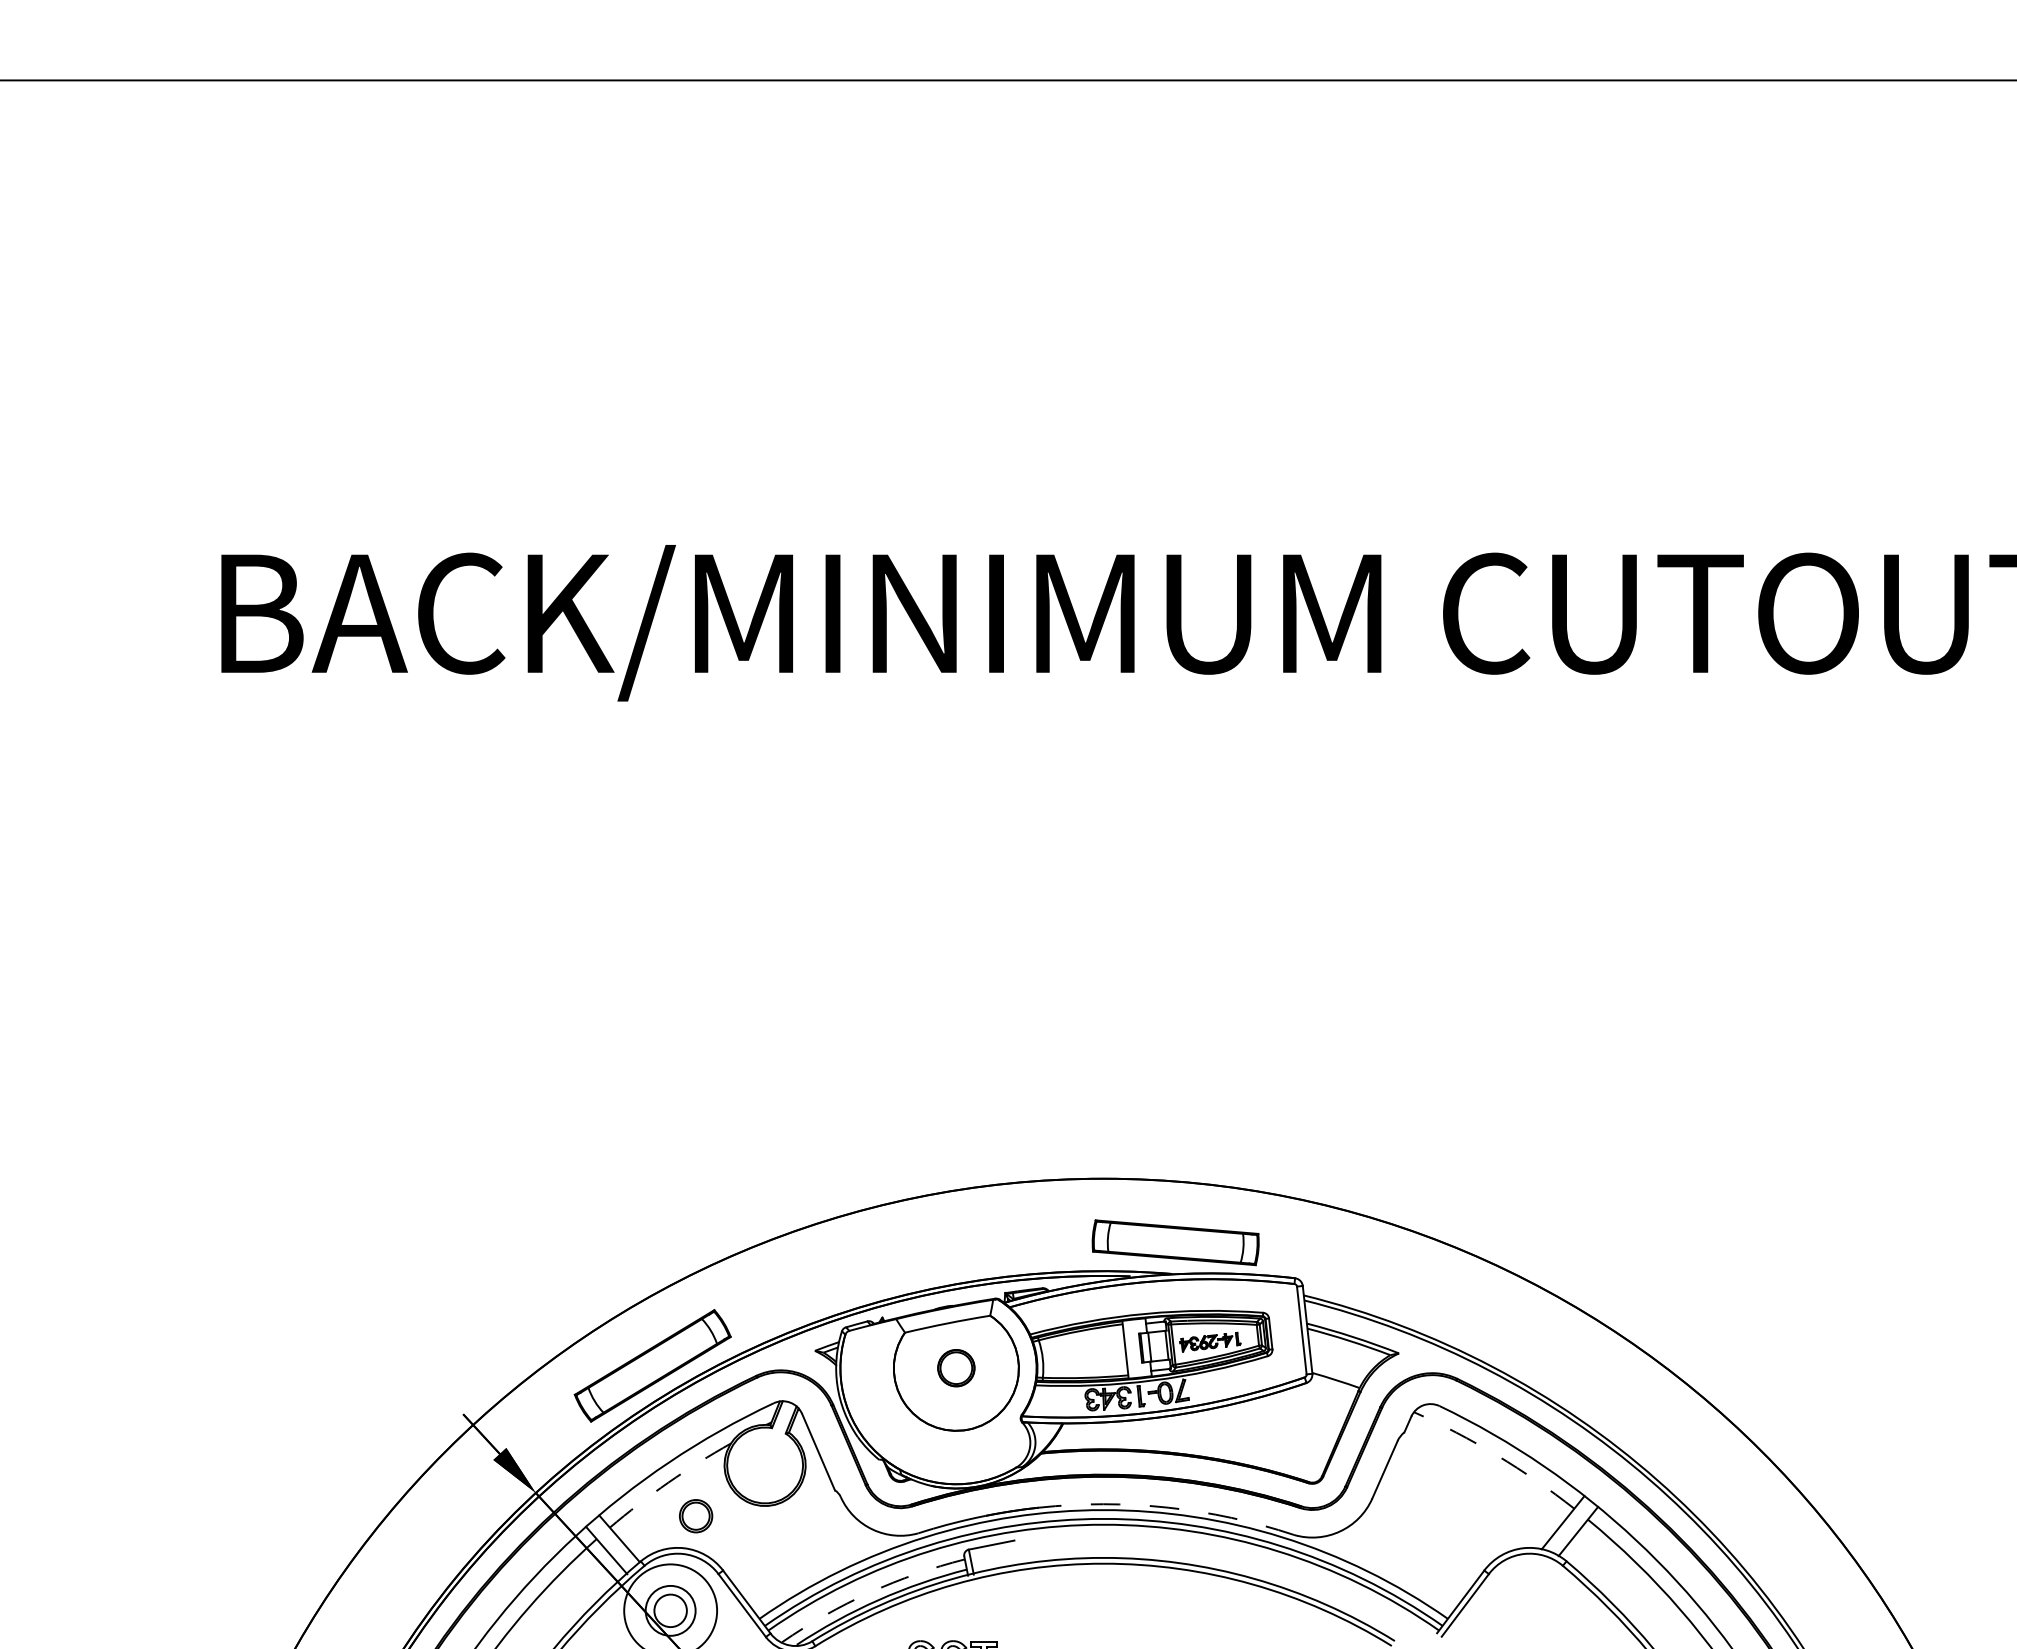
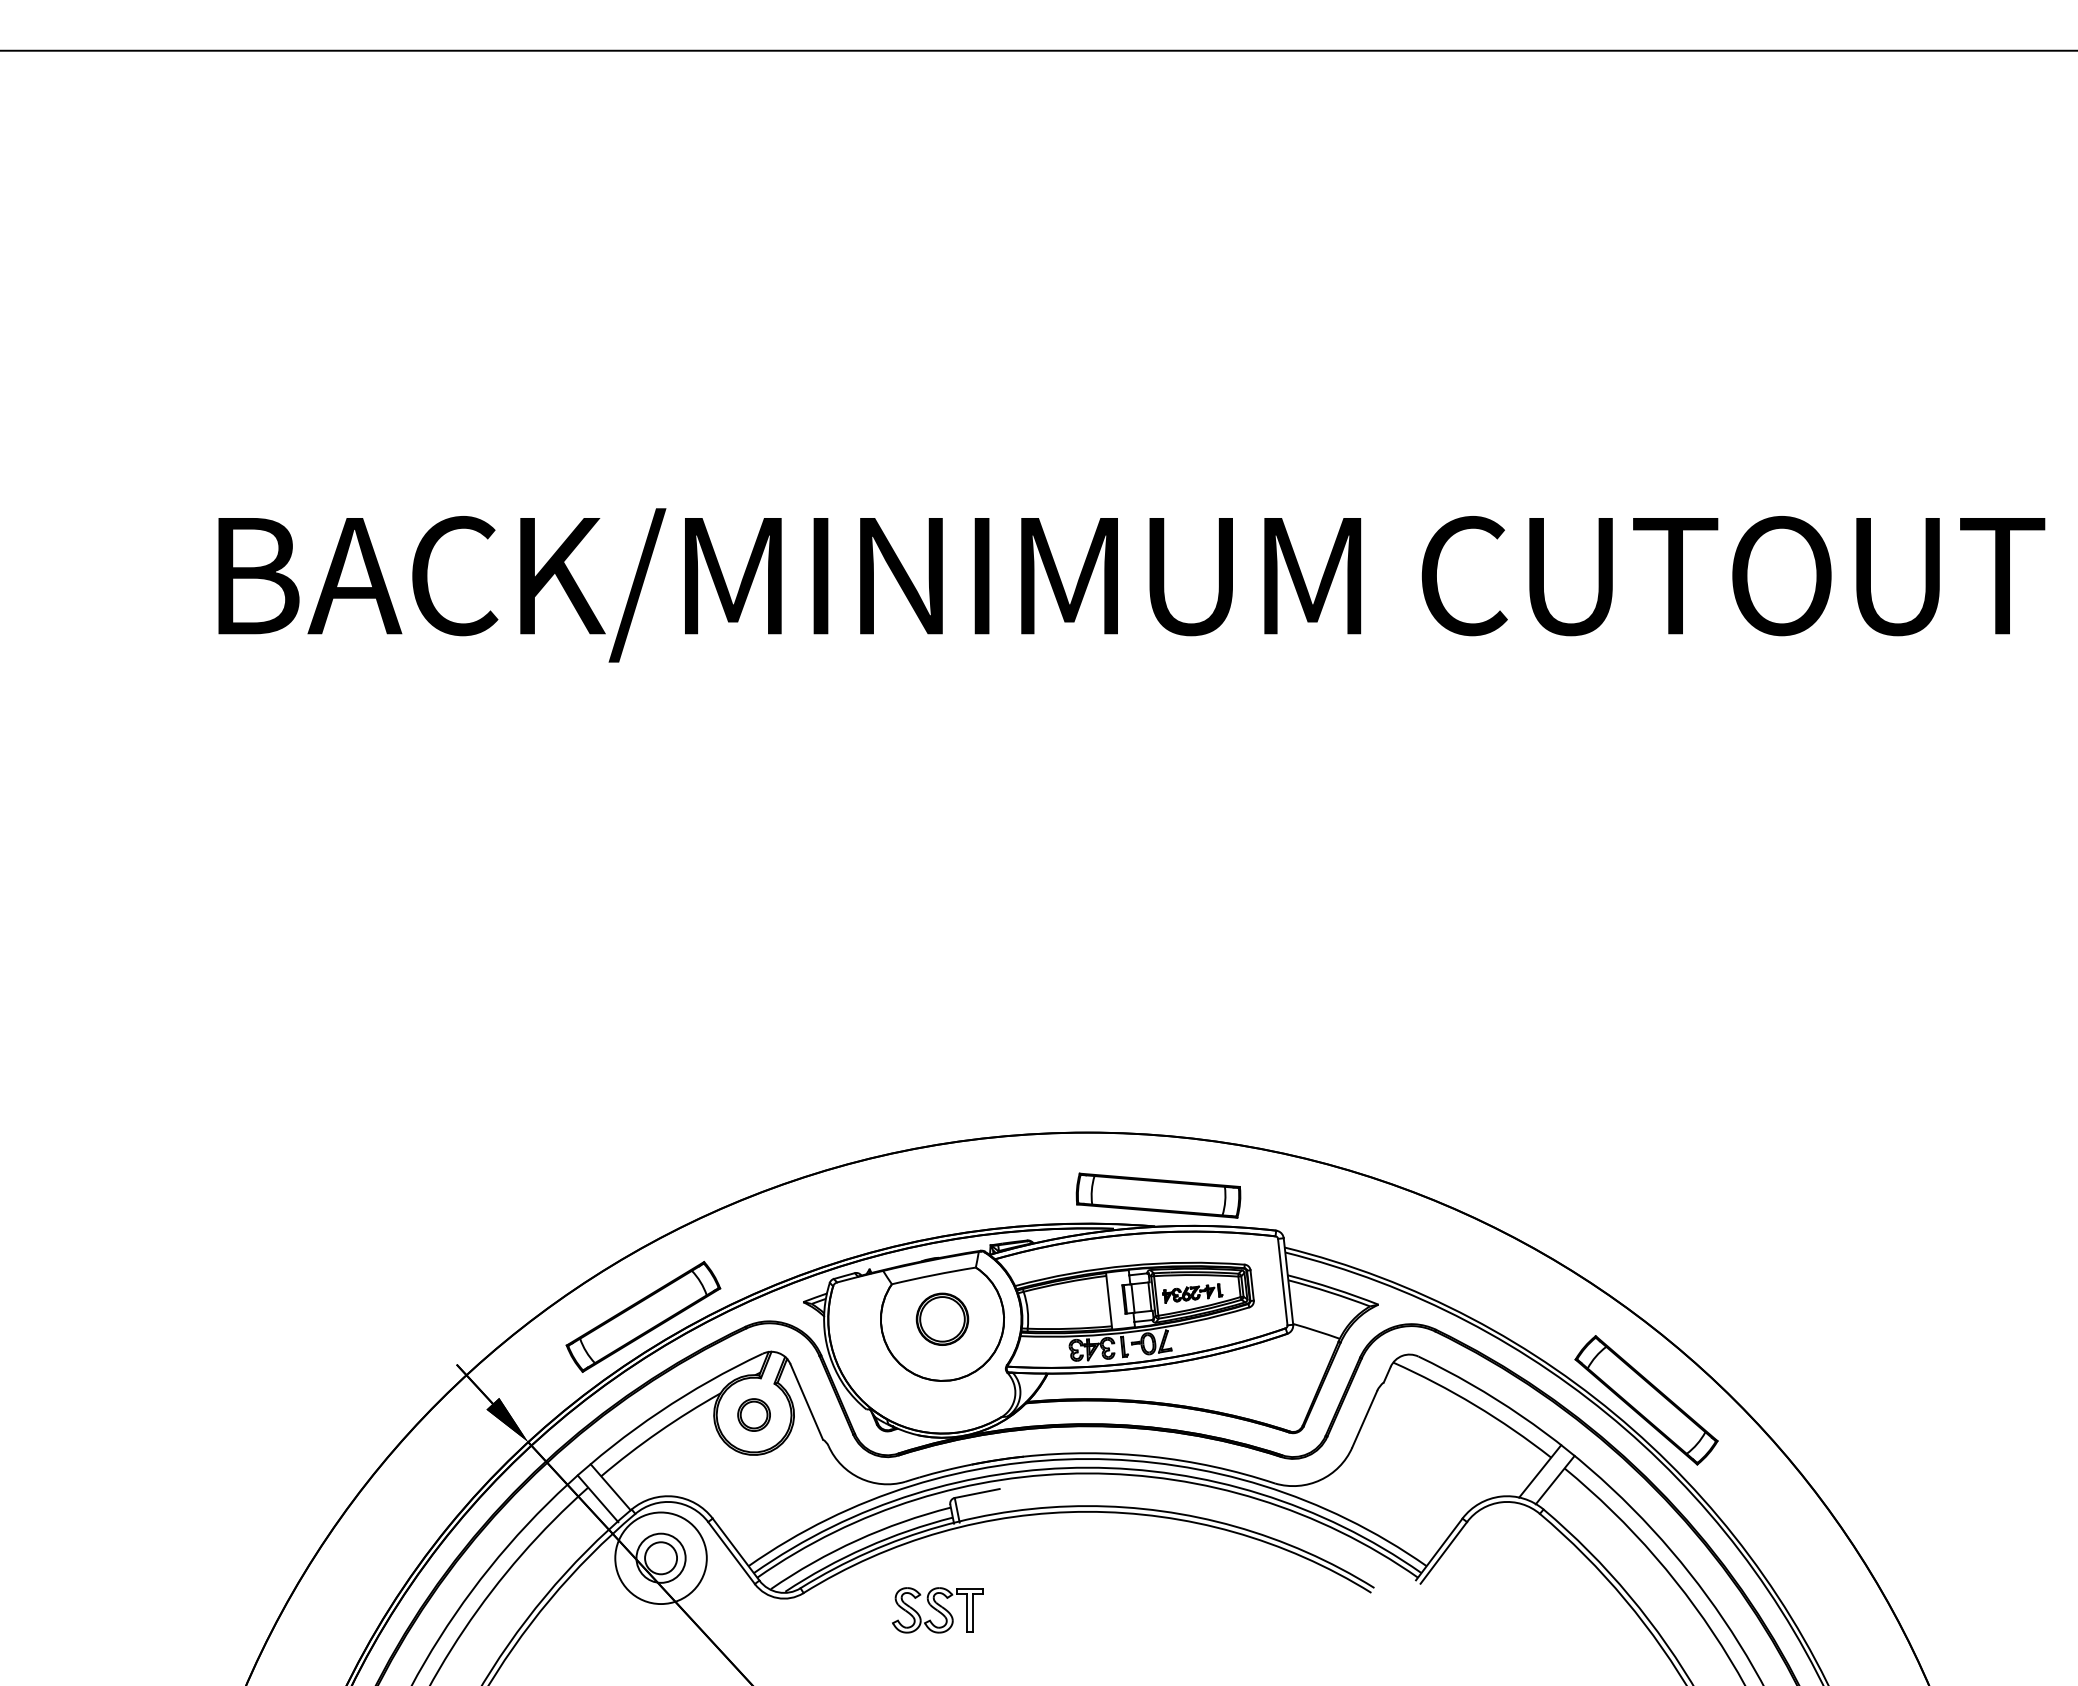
part: (956, 1367) -> (942, 1318), size x1.43
part: (1671, 1450) -> (1646, 1400), added
arc: (1497, 1455) -> (1475, 1405), dashed -> solid
arc: (668, 1482) -> (658, 1431), dashed -> solid
arc: (1168, 1507) -> (1151, 1456), dashed -> solid
part: (695, 1515) -> (753, 1414), moved
arc: (870, 1592) -> (857, 1540), dashed -> solid

